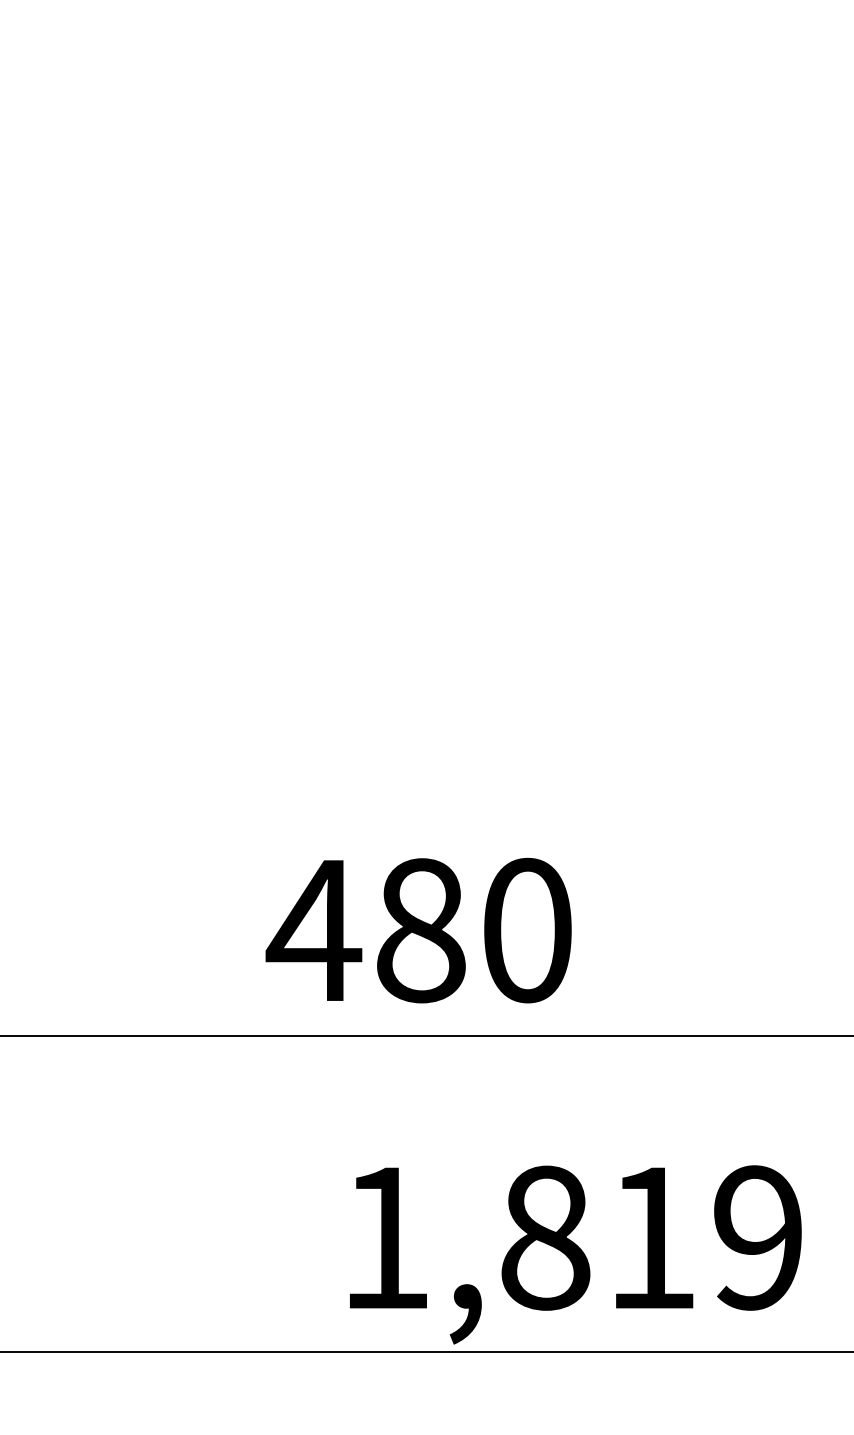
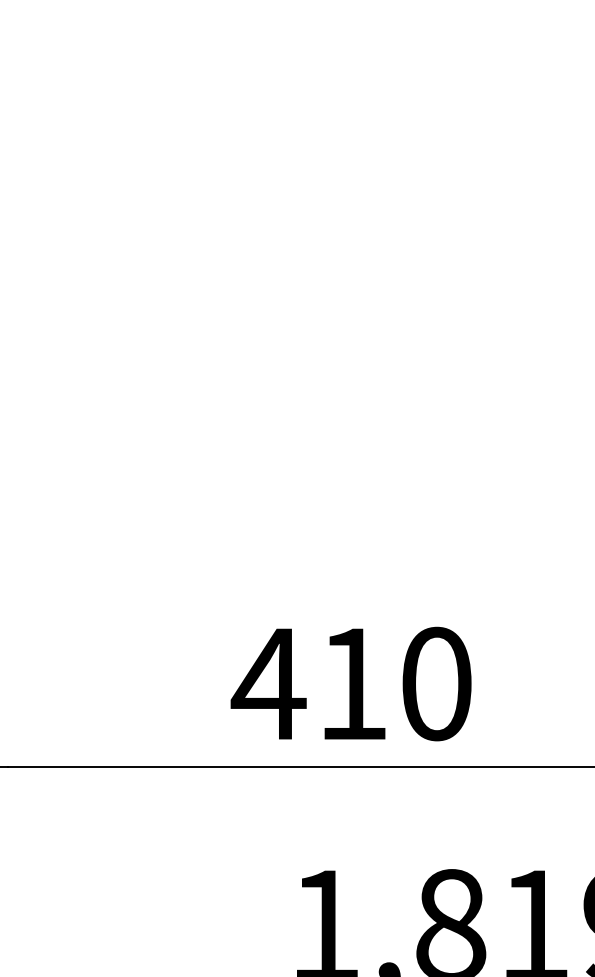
text: (421, 930) -> (353, 683), 480 -> 410

